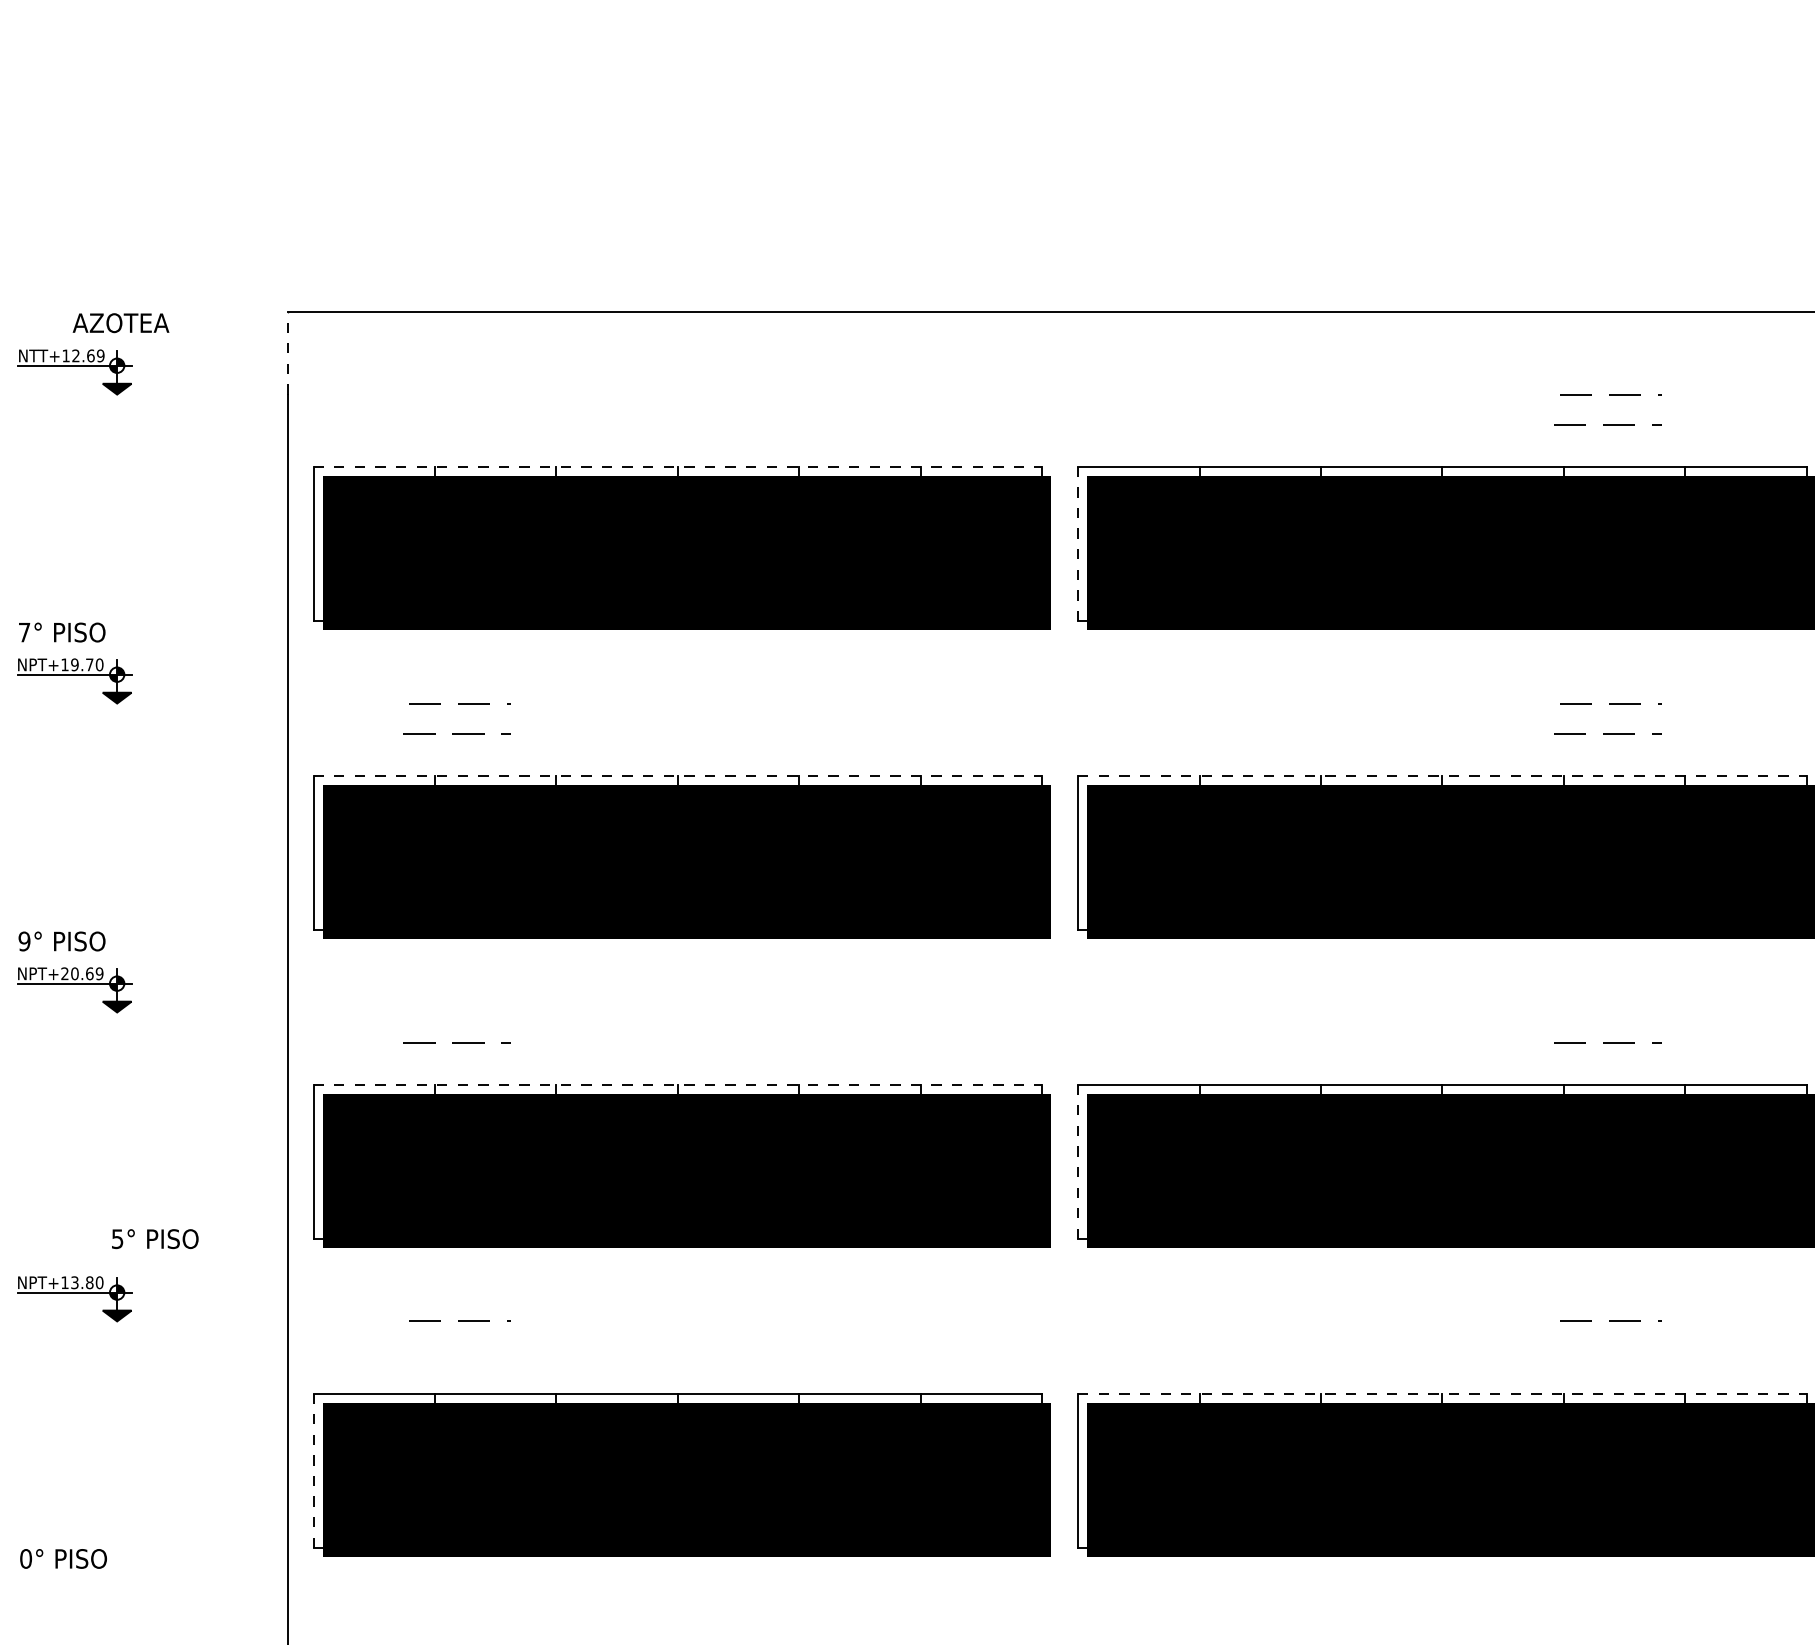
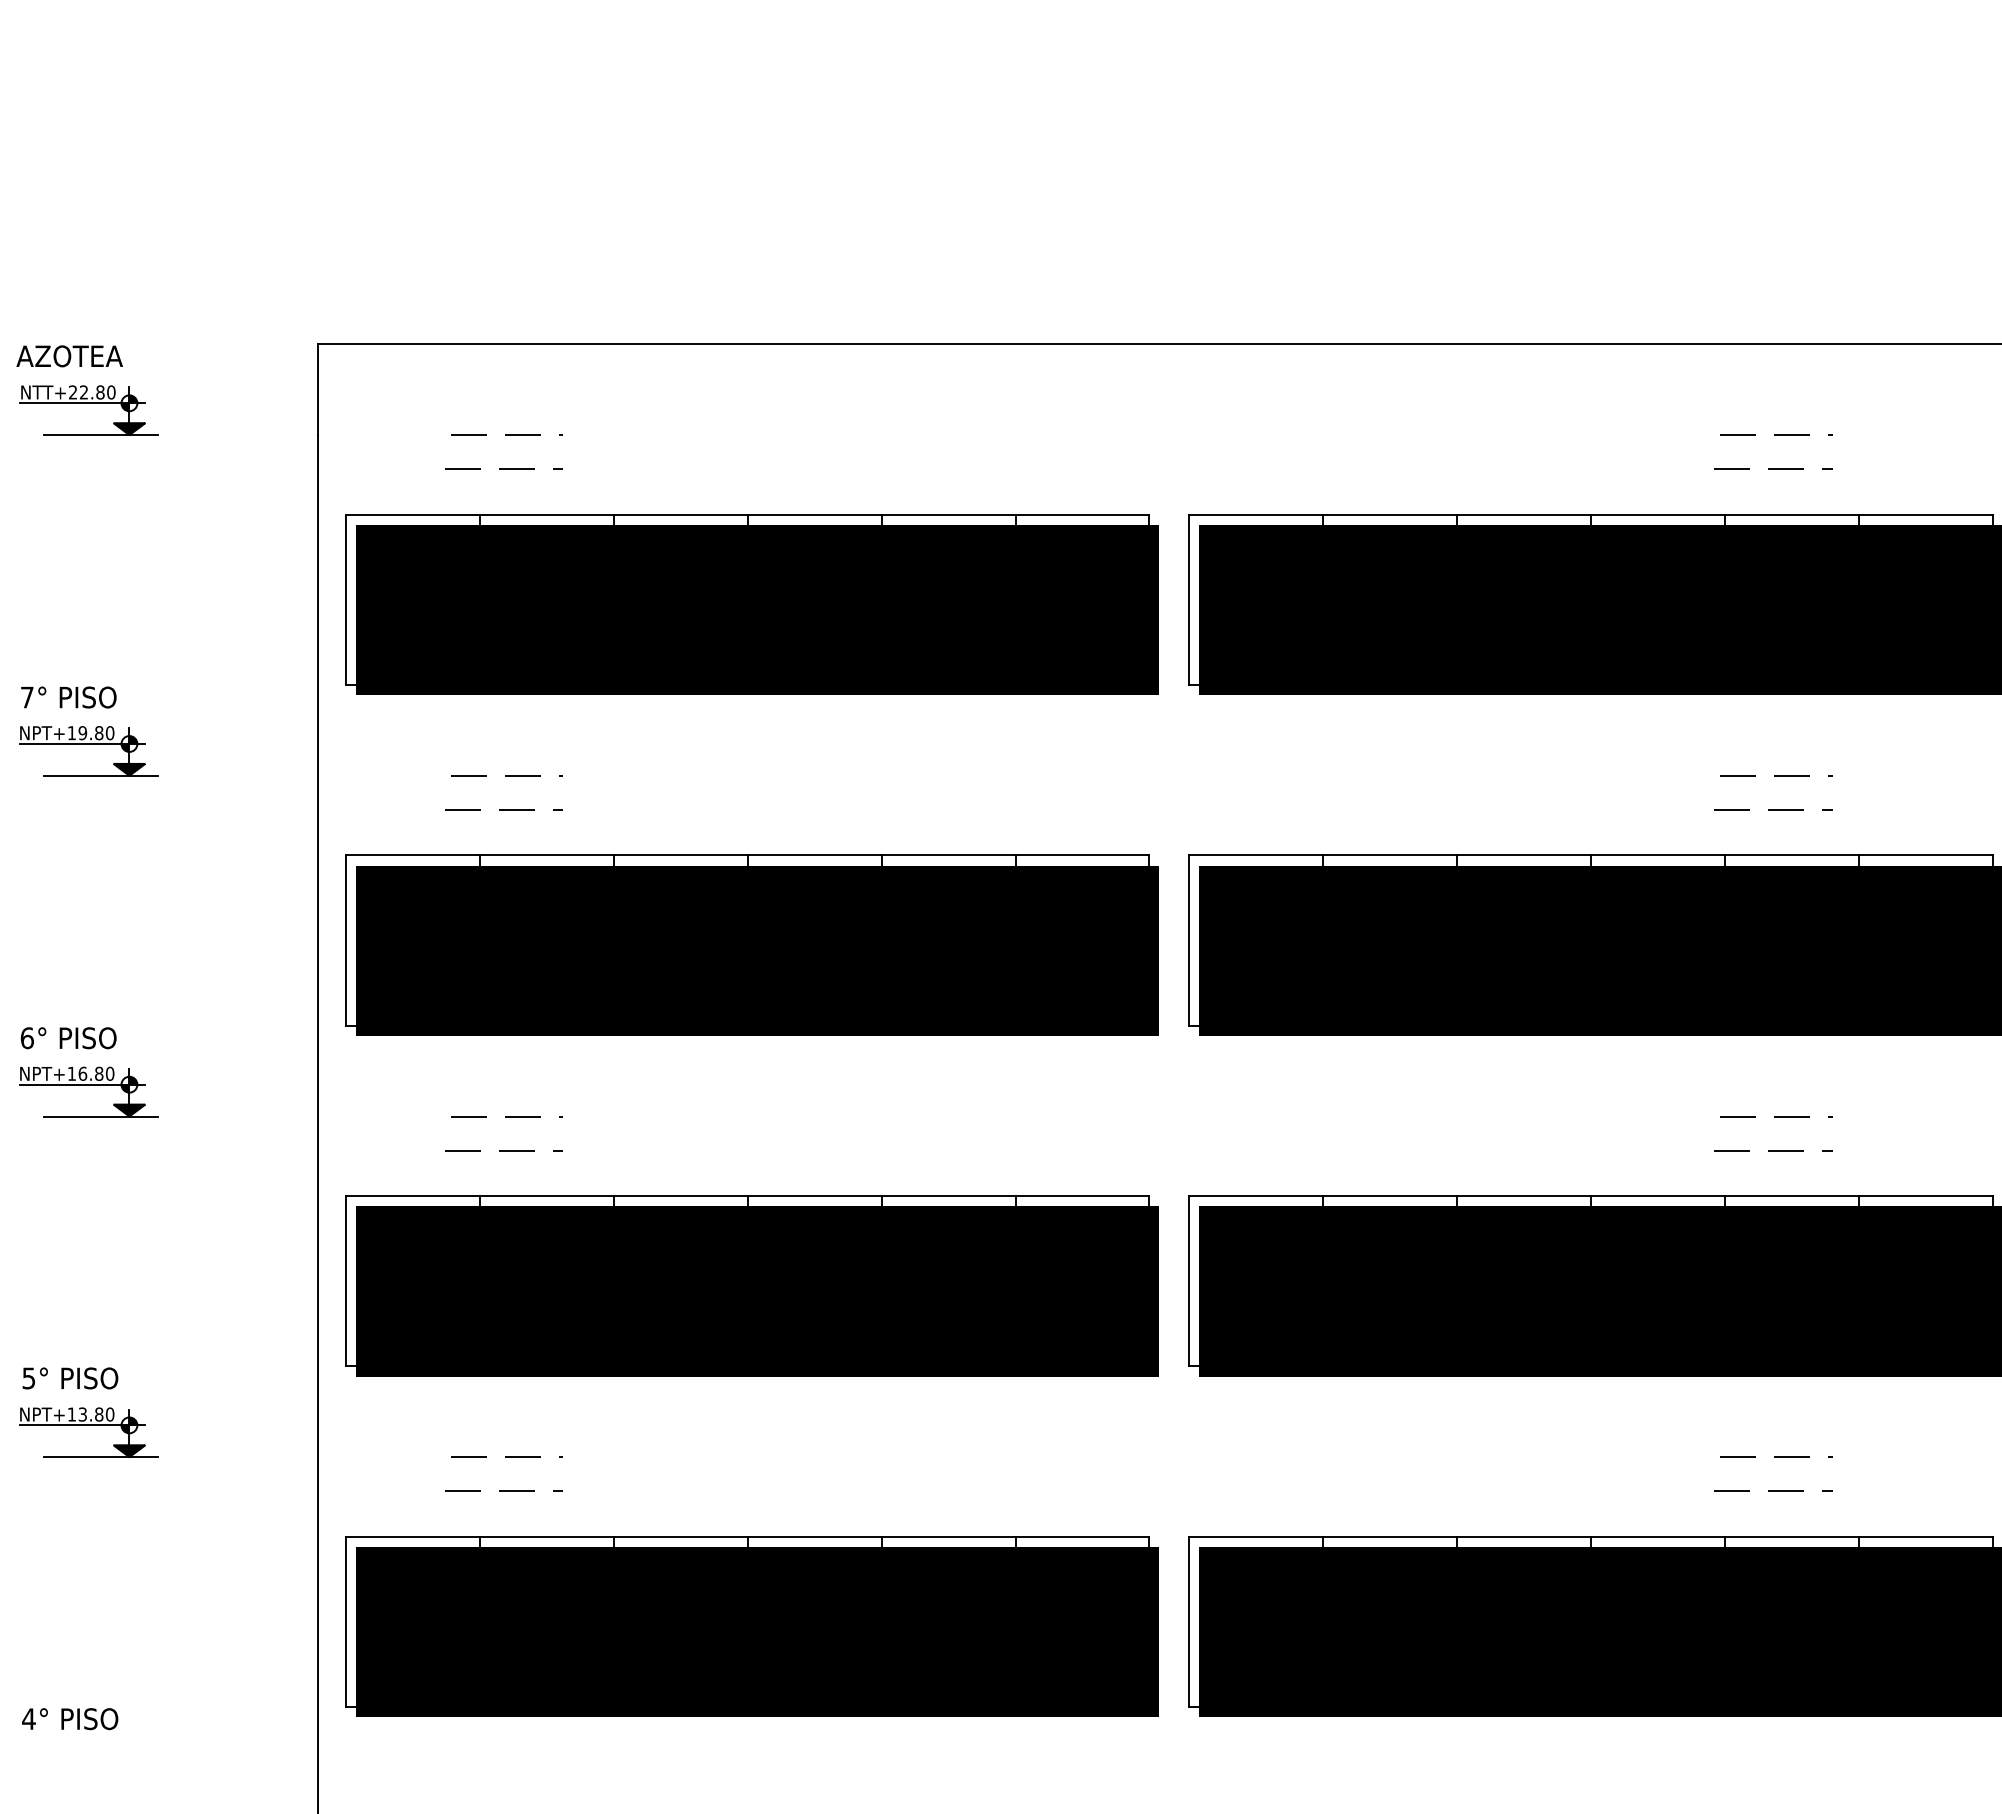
text: (120, 323) -> (69, 356), moved
line: (287, 353) -> (317, 389), dashed -> solid
text: (83, 355) -> (92, 392), NTT+12.69 -> NTT+22.80
line: (90, 394) -> (100, 435), added
line: (459, 394) -> (506, 434), added
line: (456, 424) -> (503, 468), added
line: (677, 466) -> (747, 514), dashed -> solid
line: (1078, 543) -> (1189, 599), dashed -> solid
text: (90, 665) -> (99, 733), NPT+19.70 -> NPT+19.80
line: (90, 703) -> (100, 775), added
line: (677, 775) -> (747, 855), dashed -> solid
line: (1442, 775) -> (1590, 855), dashed -> solid
text: (23, 941) -> (26, 1038), 9° -> 6°
text: (81, 973) -> (90, 1073), NPT+20.69 -> NPT+16.80
line: (90, 1012) -> (100, 1116), added
line: (459, 1012) -> (506, 1116), added
line: (1610, 1012) -> (1776, 1116), added
line: (677, 1085) -> (747, 1196), dashed -> solid
line: (1078, 1161) -> (1189, 1280), dashed -> solid
text: (155, 1239) -> (70, 1378), moved
line: (90, 1321) -> (100, 1457), added
line: (456, 1351) -> (503, 1490), added
line: (1608, 1351) -> (1773, 1490), added
line: (1442, 1393) -> (1590, 1536), dashed -> solid
line: (313, 1470) -> (345, 1621), dashed -> solid
text: (25, 1559) -> (28, 1719), 0° -> 4°

